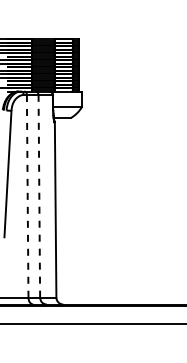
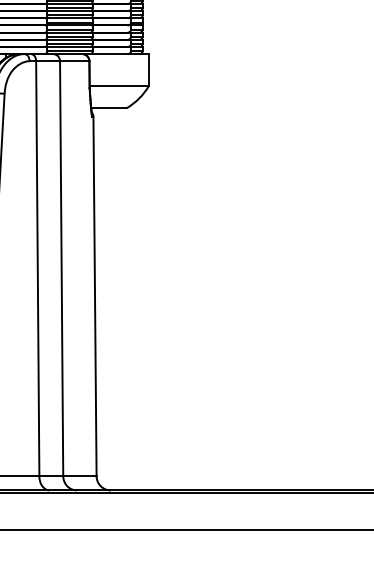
line: (39, 195) -> (61, 267), dashed -> solid
line: (27, 196) -> (37, 269), dashed -> solid

